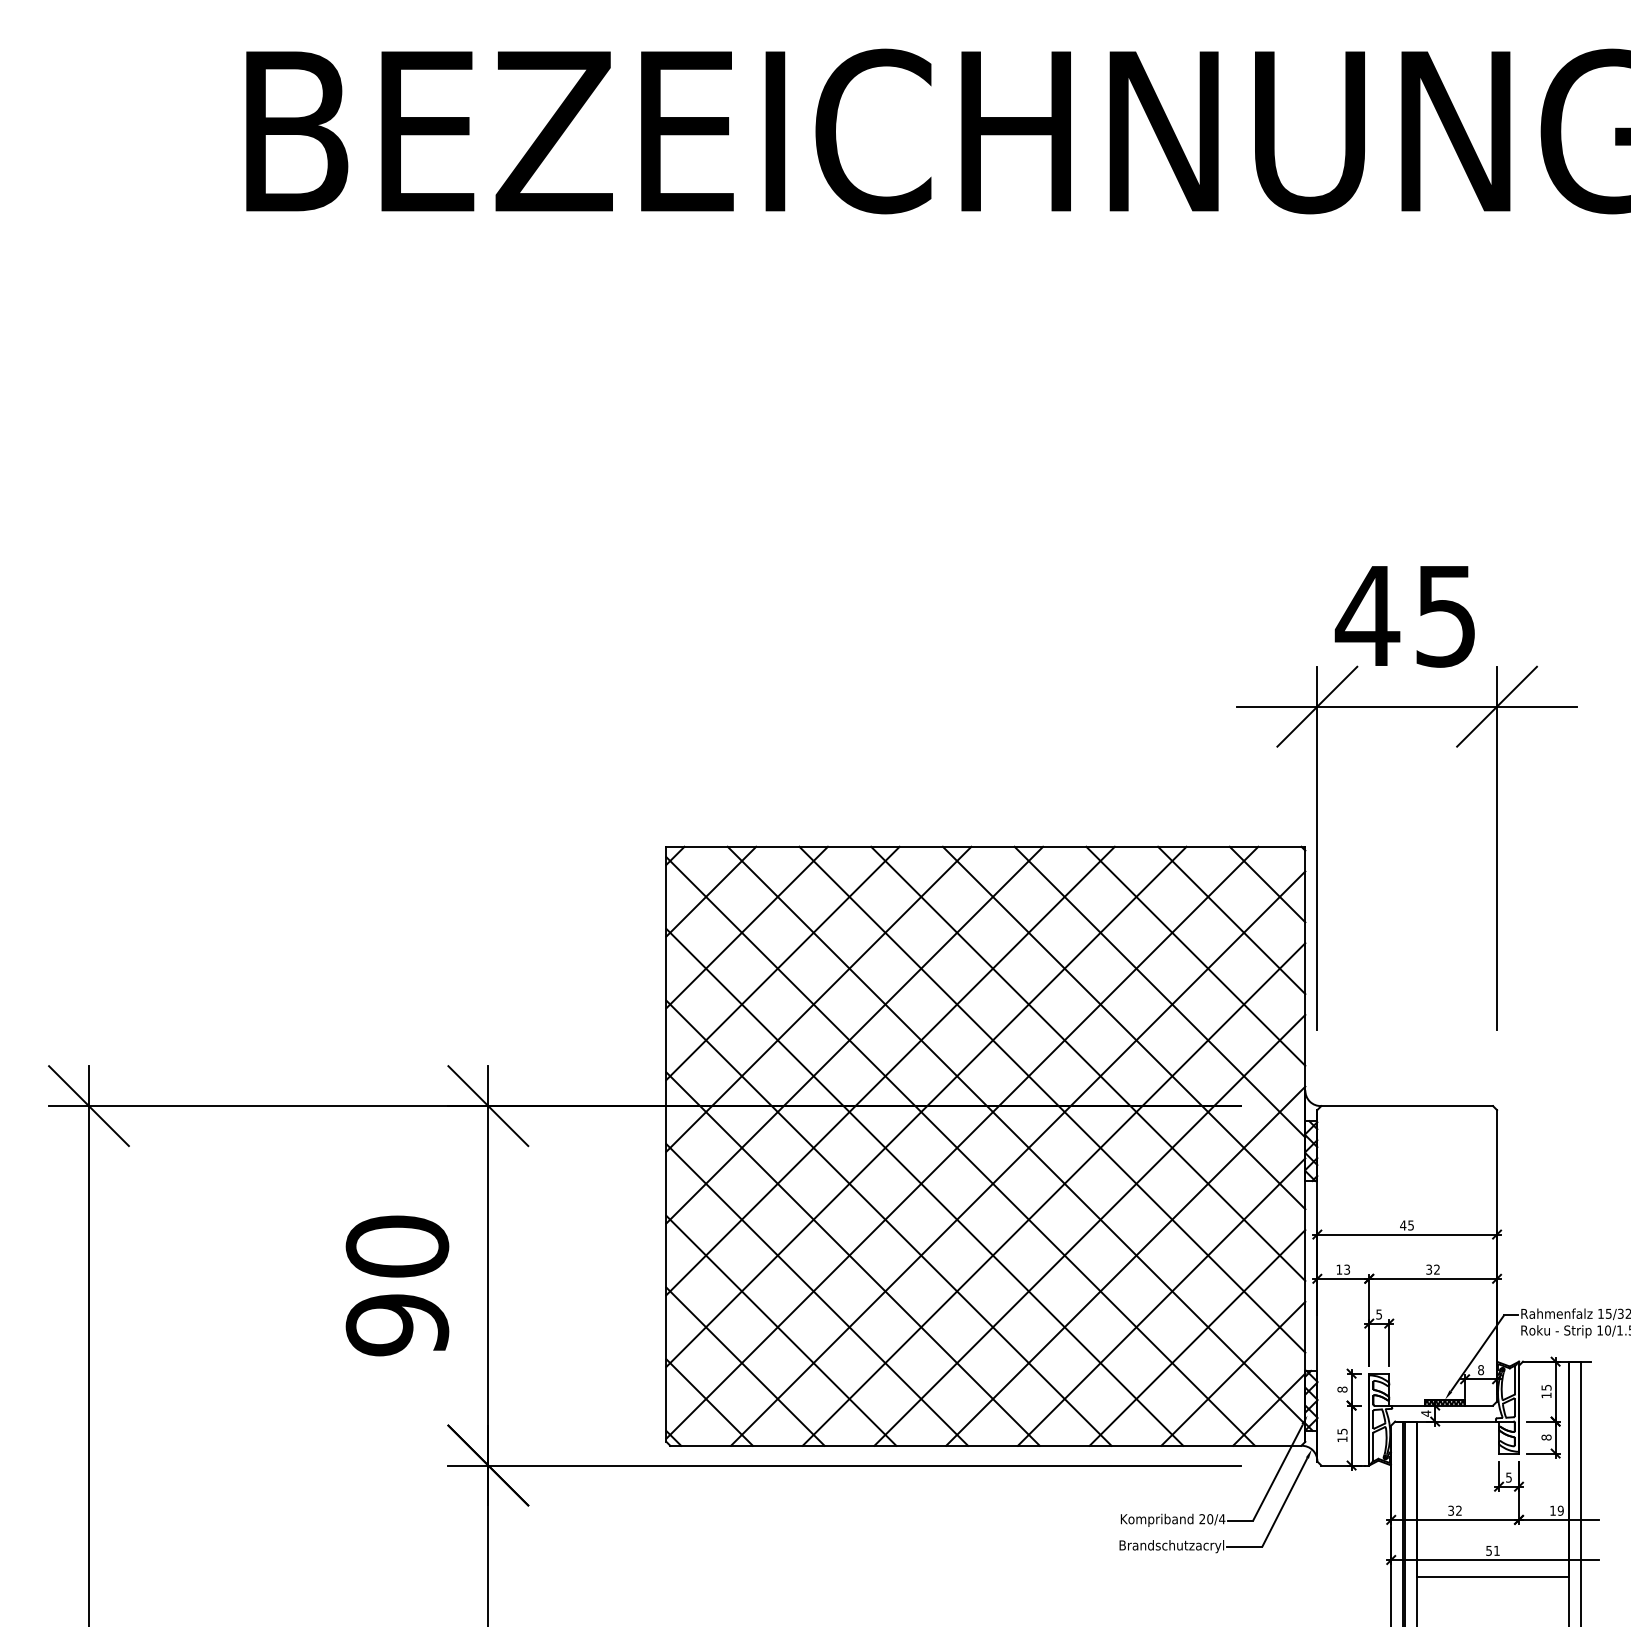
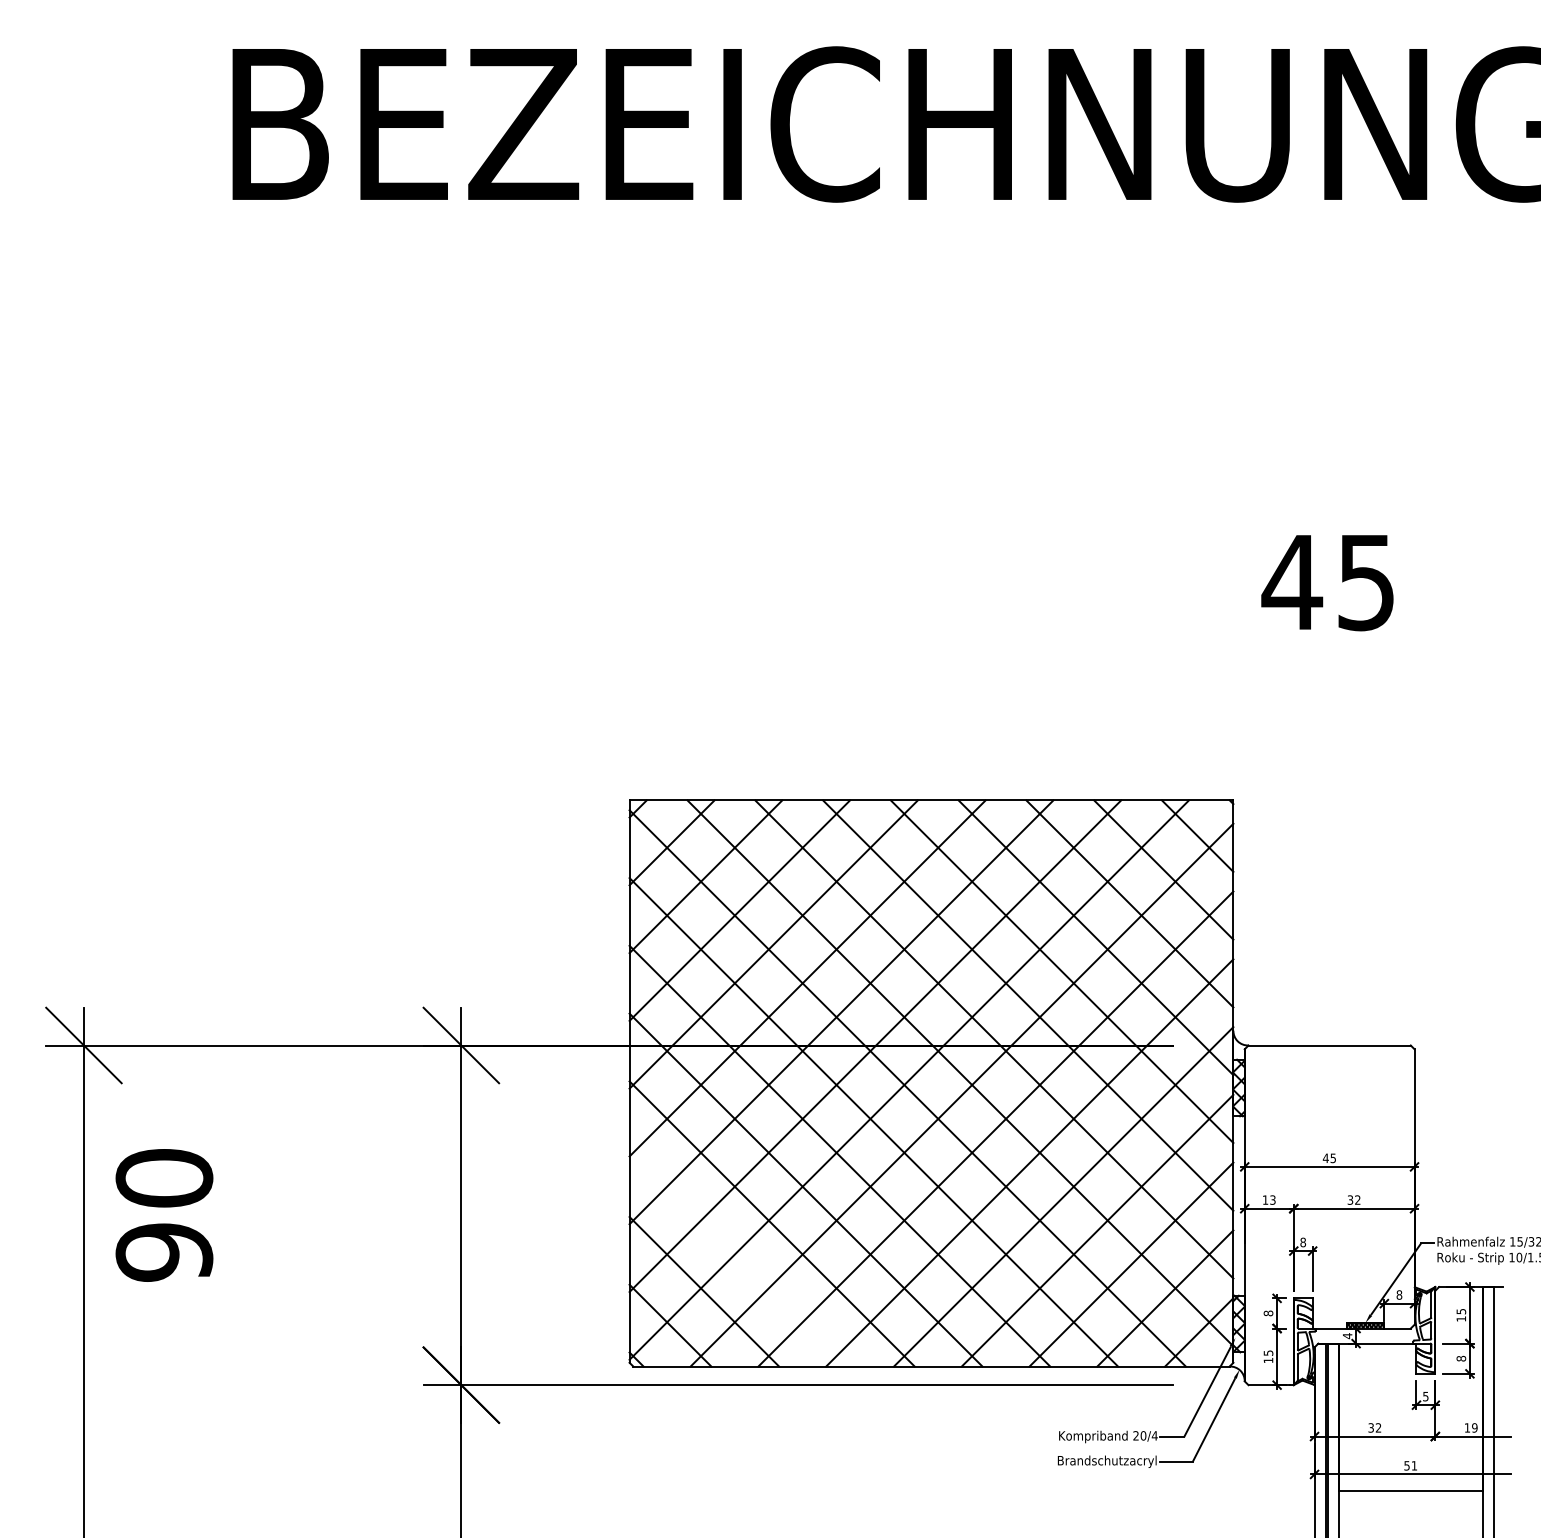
part: (1318, 847) -> (1245, 801), removed
text: (397, 1285) -> (164, 1215), moved
text: (1379, 1314) -> (1303, 1242), 5 -> 8
line: (780, 1330) -> (737, 1257), removed

